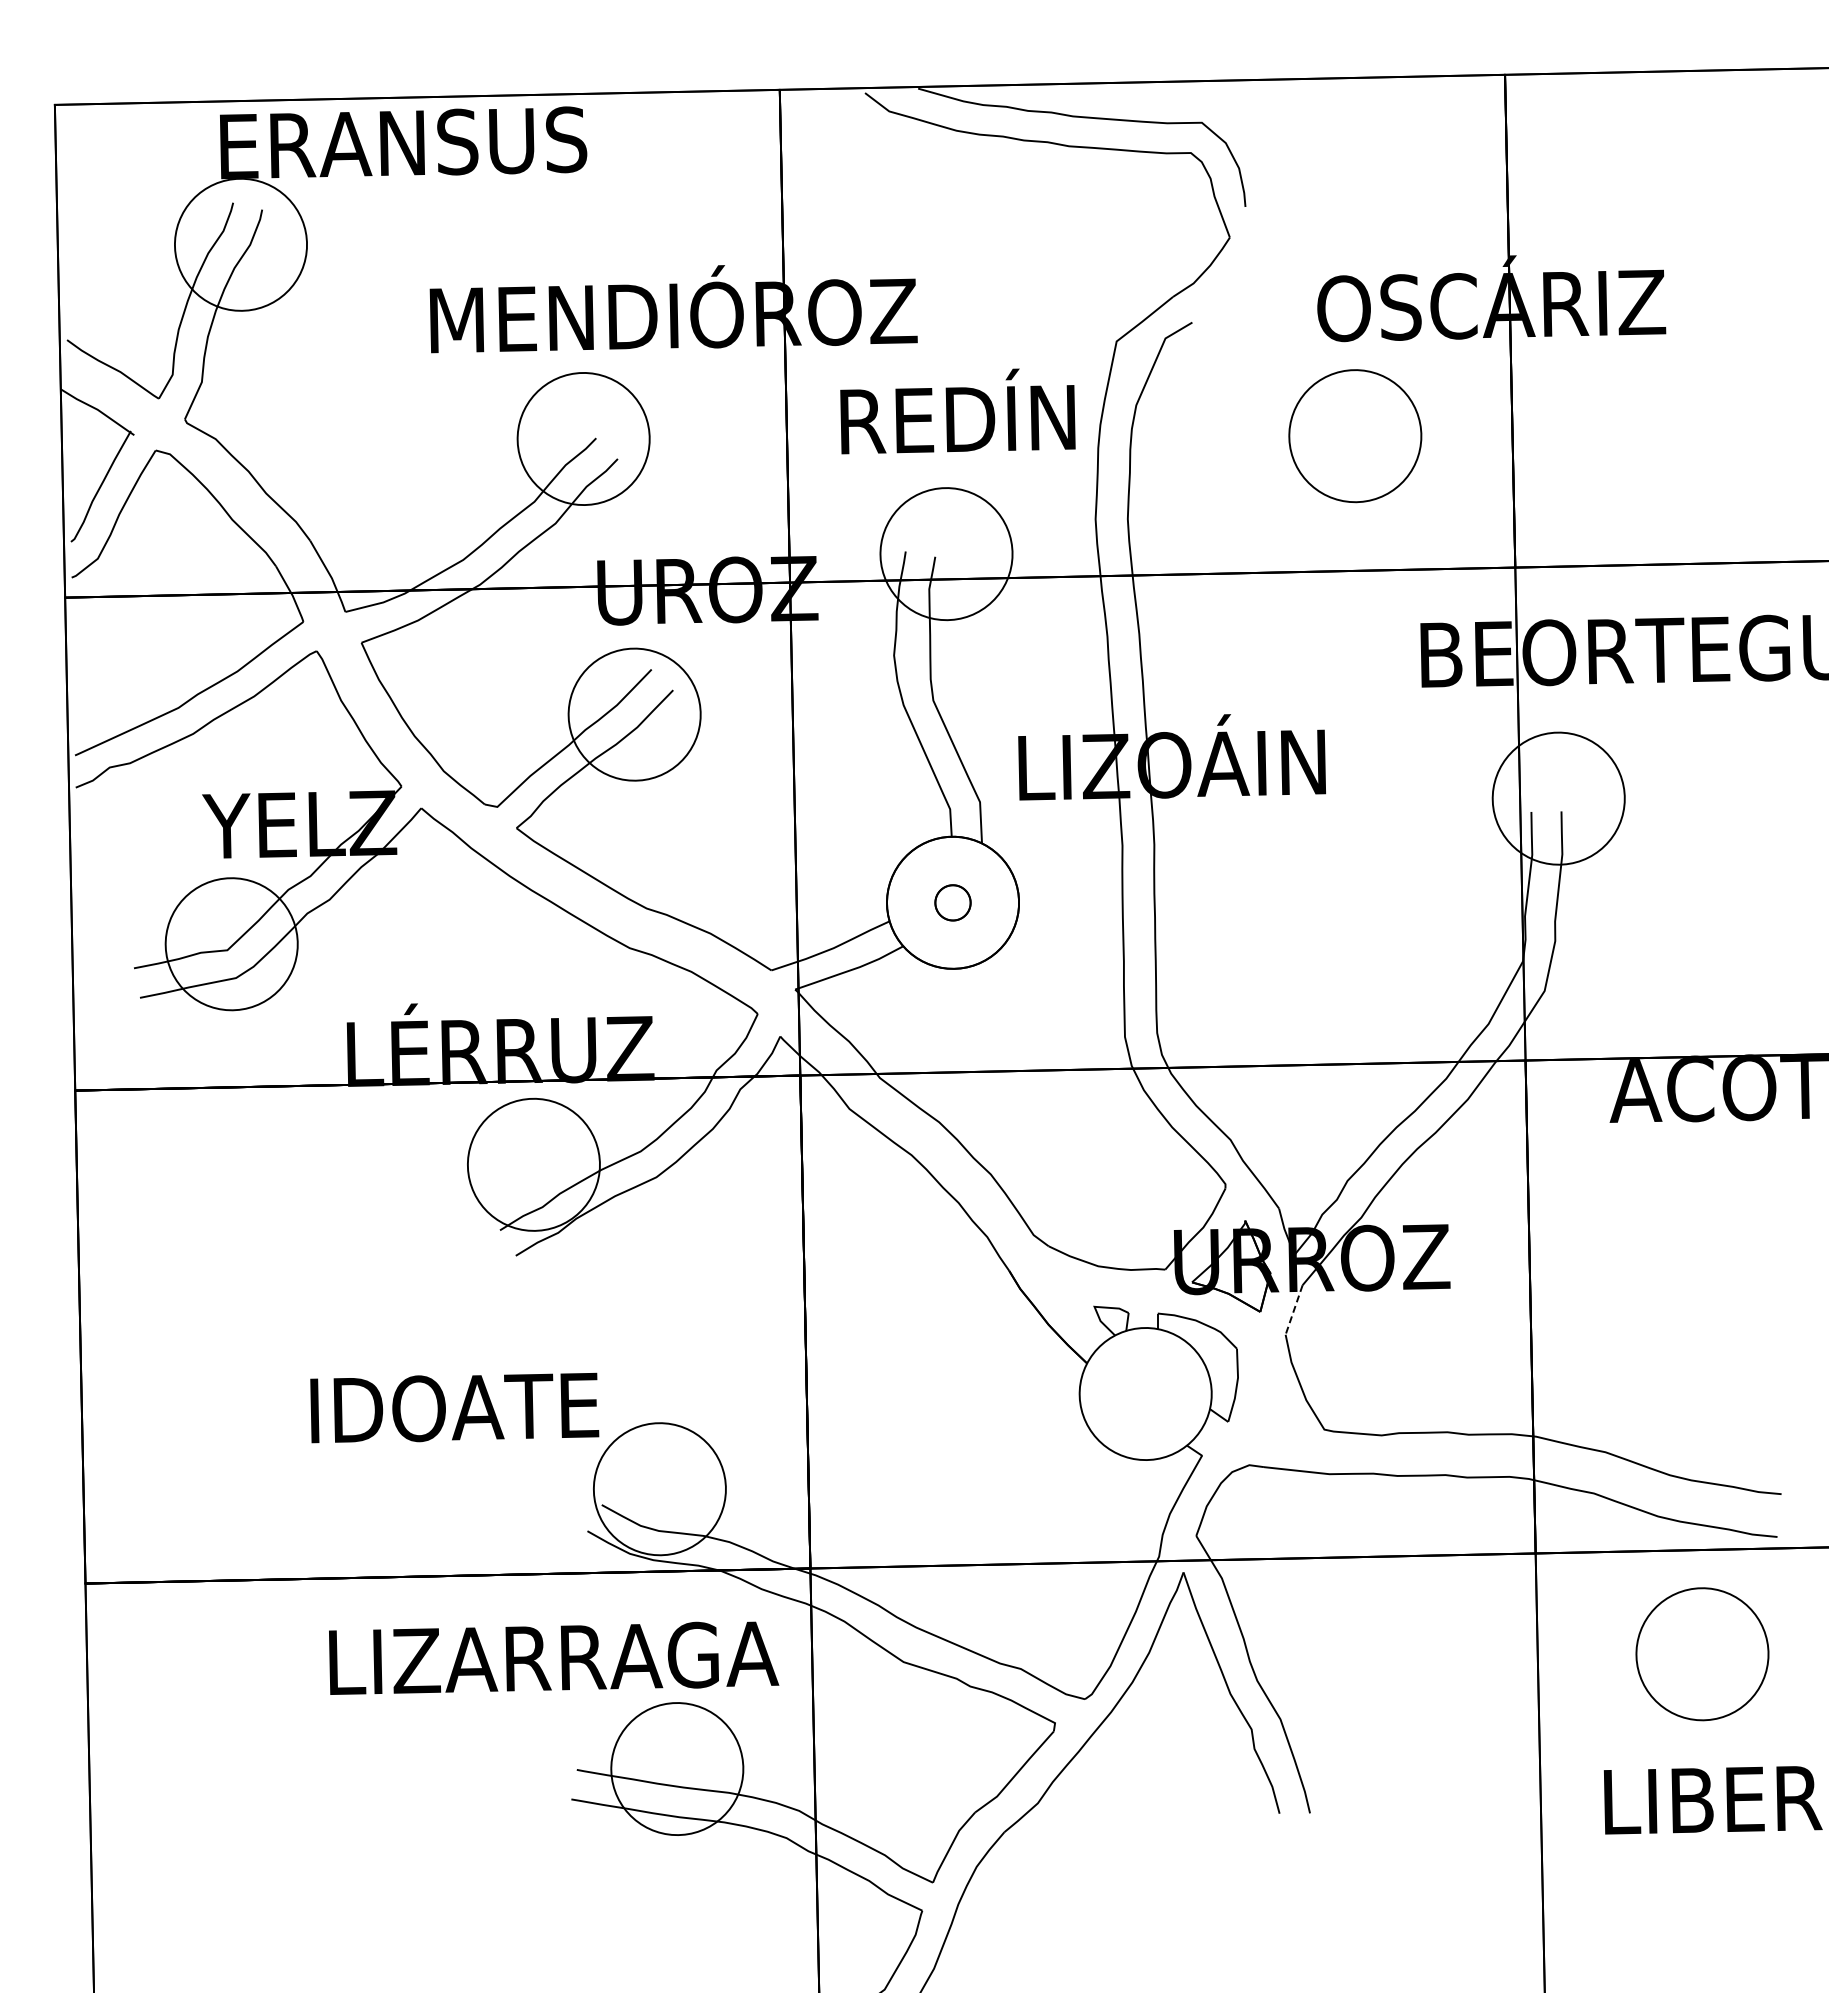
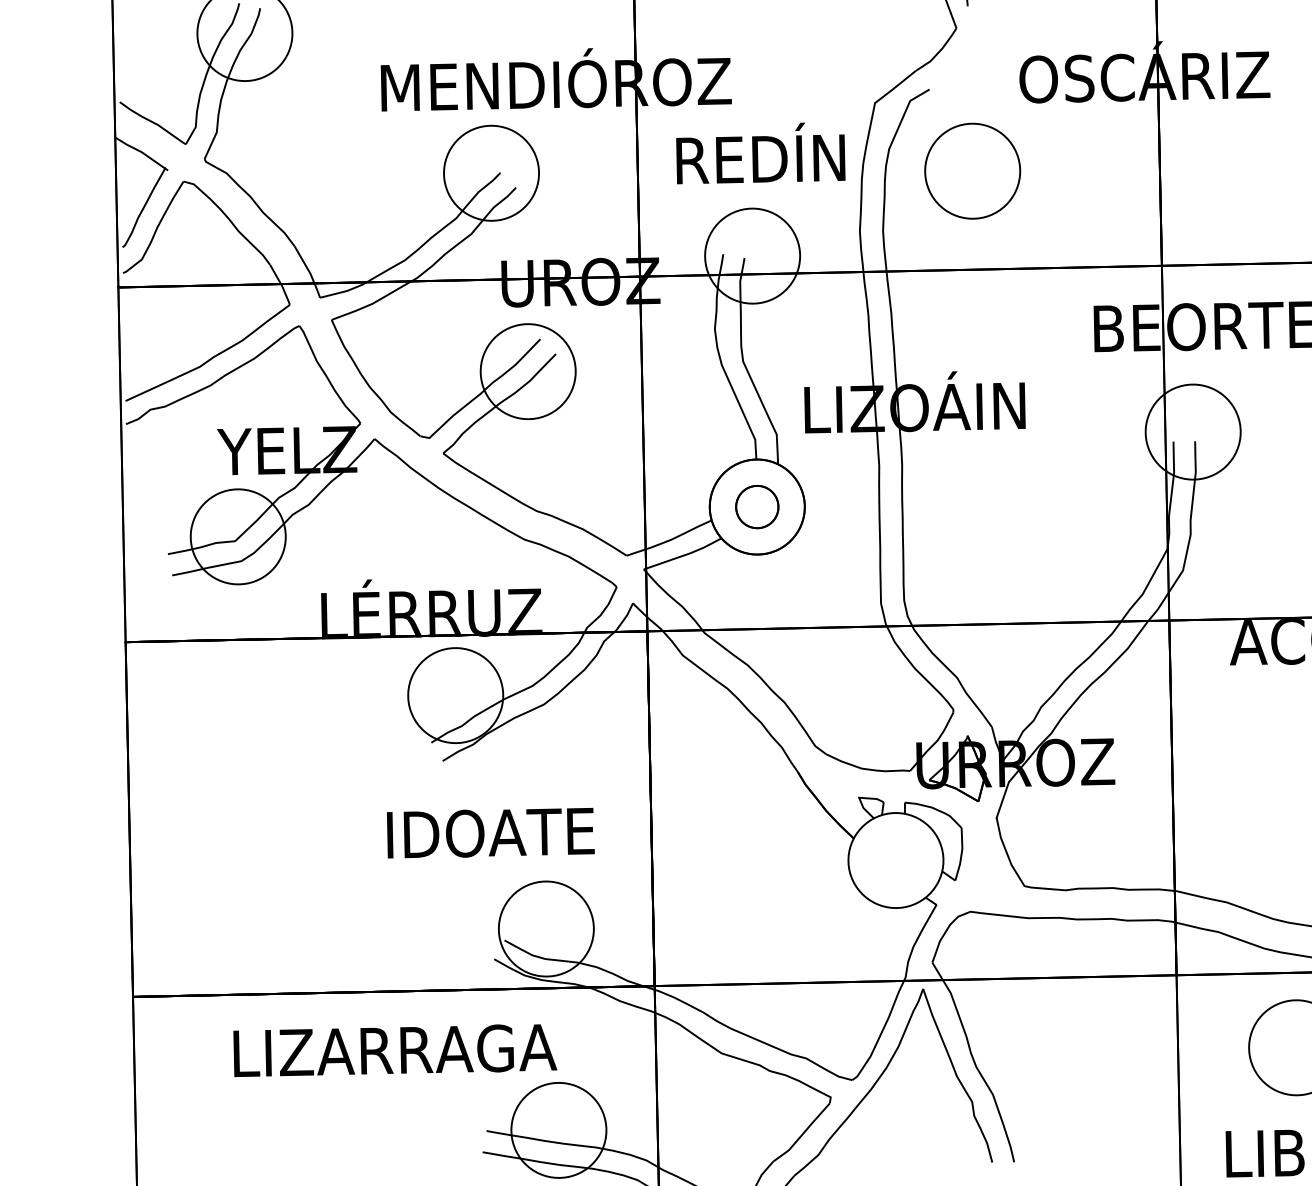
part: (1355, 436) -> (972, 171), moved
part: (952, 902) -> (756, 506), size x1.67
line: (1293, 1310) -> (1002, 800), dashed -> solid
text: (454, 1407) -> (490, 832), moved
text: (554, 1657) -> (395, 1050), moved

